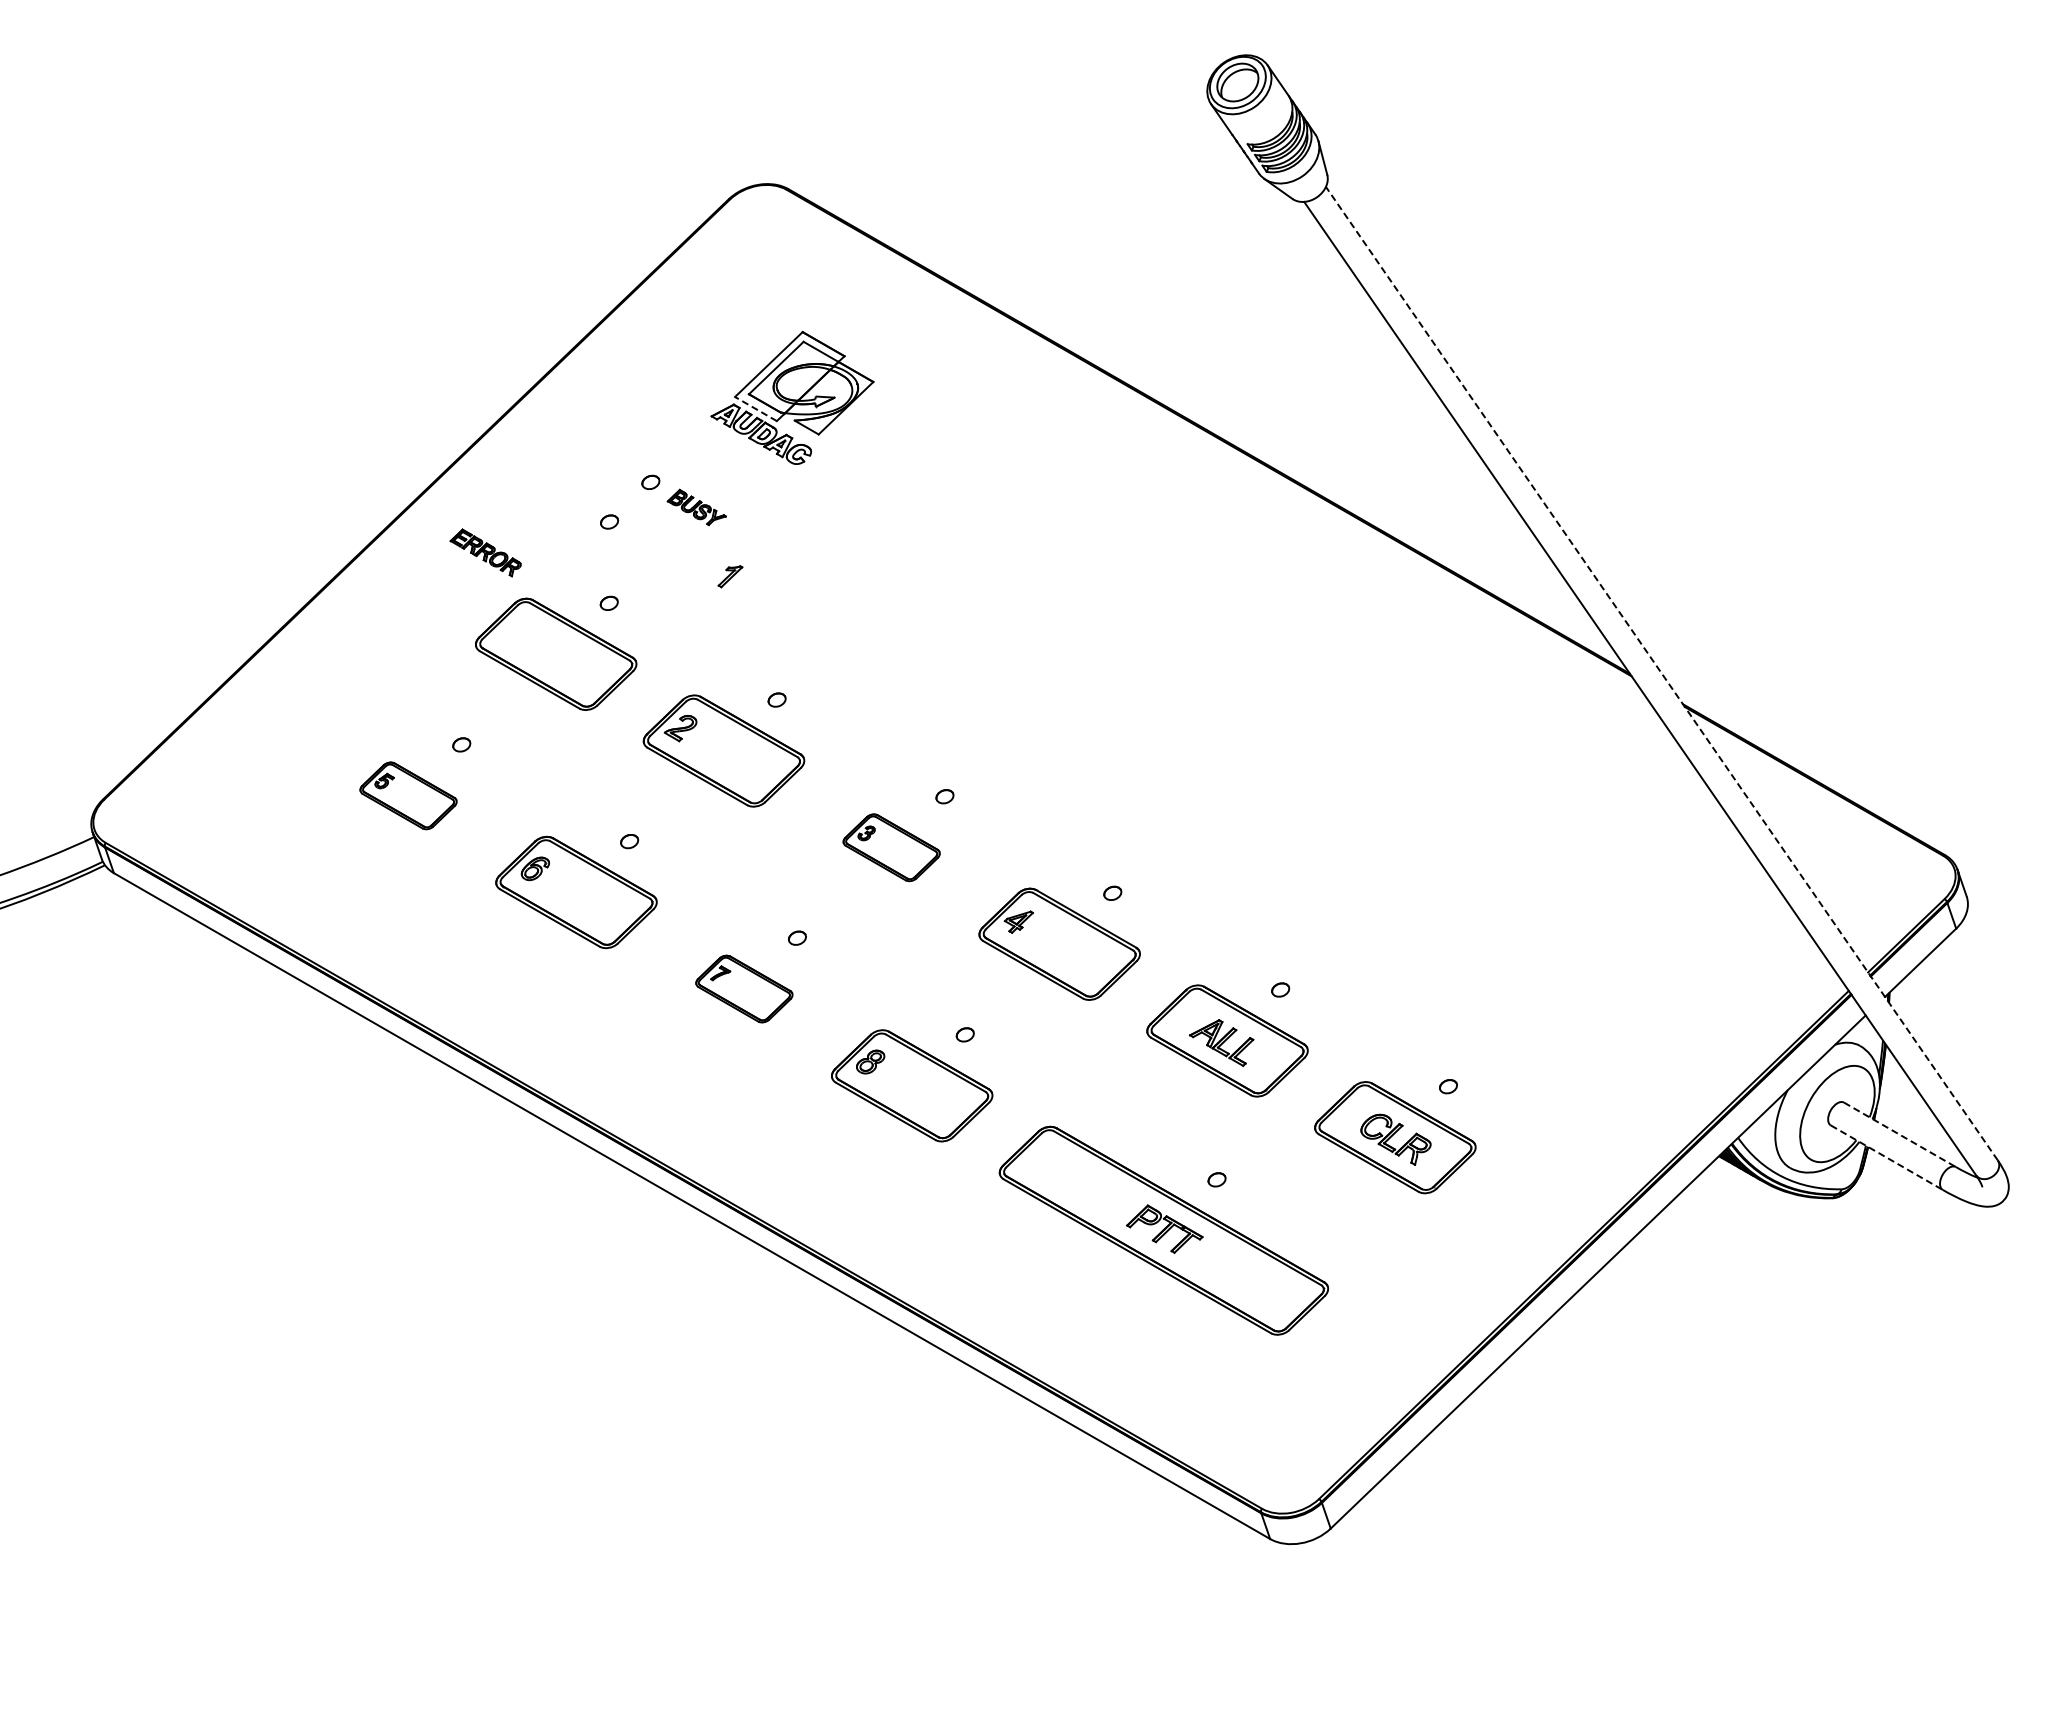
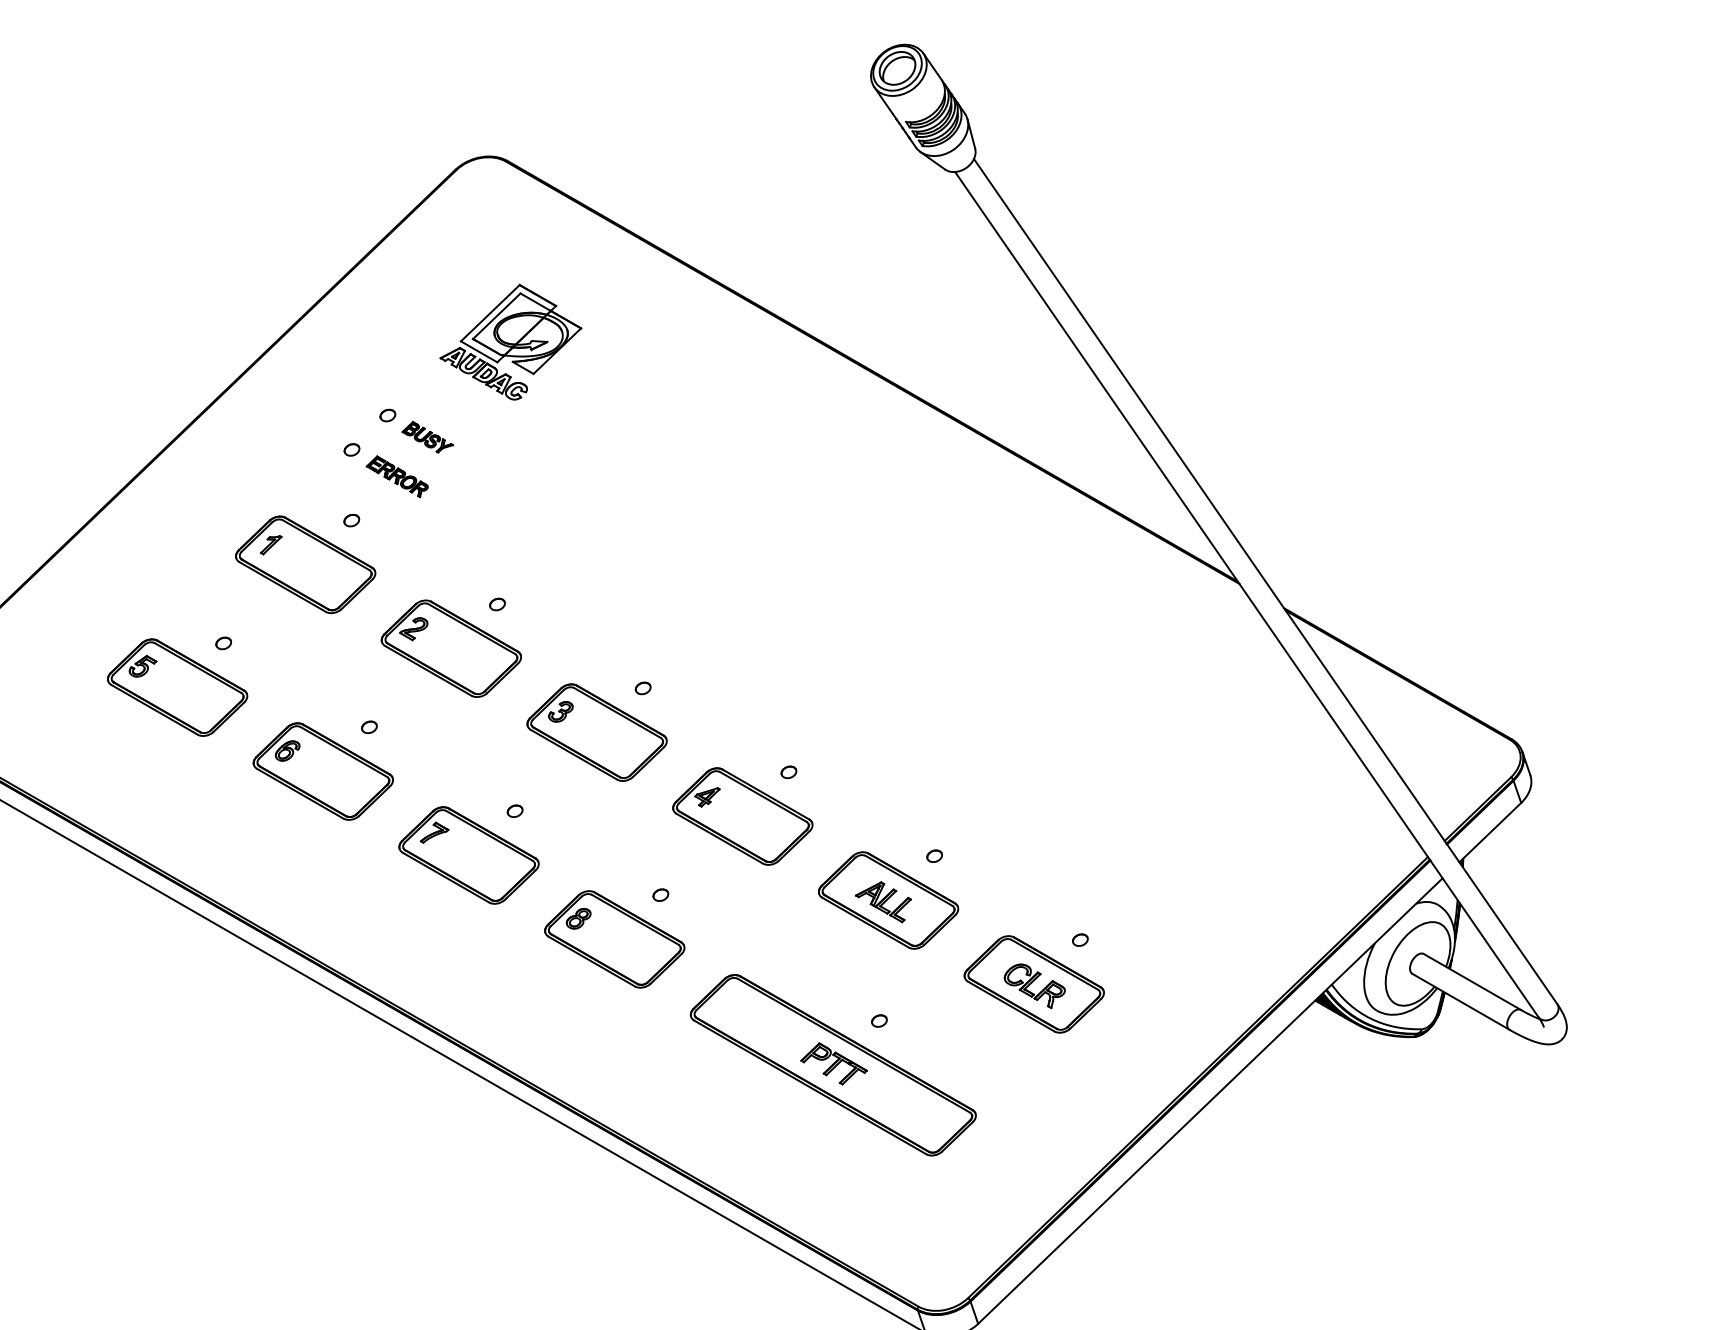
line: (755, 408) -> (478, 351), dashed -> solid
part: (485, 552) -> (397, 476), moved
part: (730, 576) -> (271, 544), moved
line: (1661, 673) -> (1265, 581), dashed -> solid
part: (408, 795) -> (177, 687), size x1.67
part: (891, 847) -> (596, 732), size x1.67
part: (744, 988) -> (469, 854), size x1.67
line: (1899, 1134) -> (1471, 981), dashed -> solid
line: (1886, 1157) -> (1460, 1001), dashed -> solid

